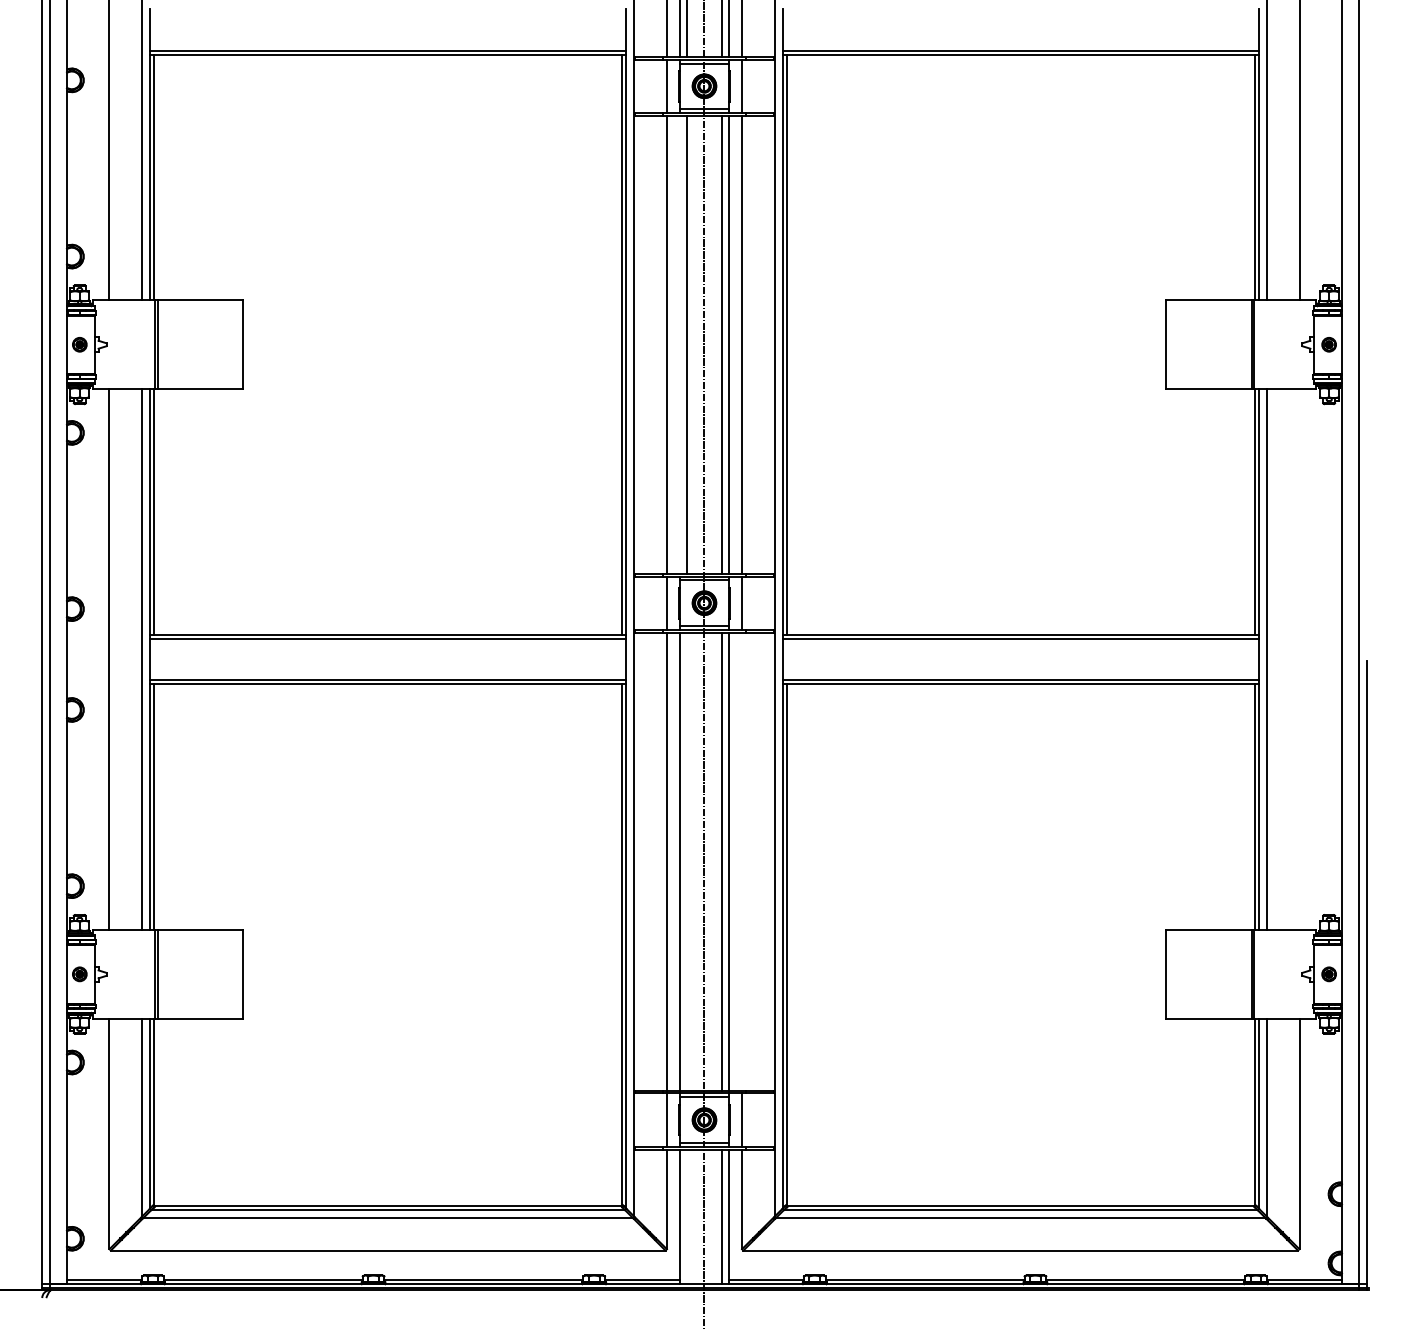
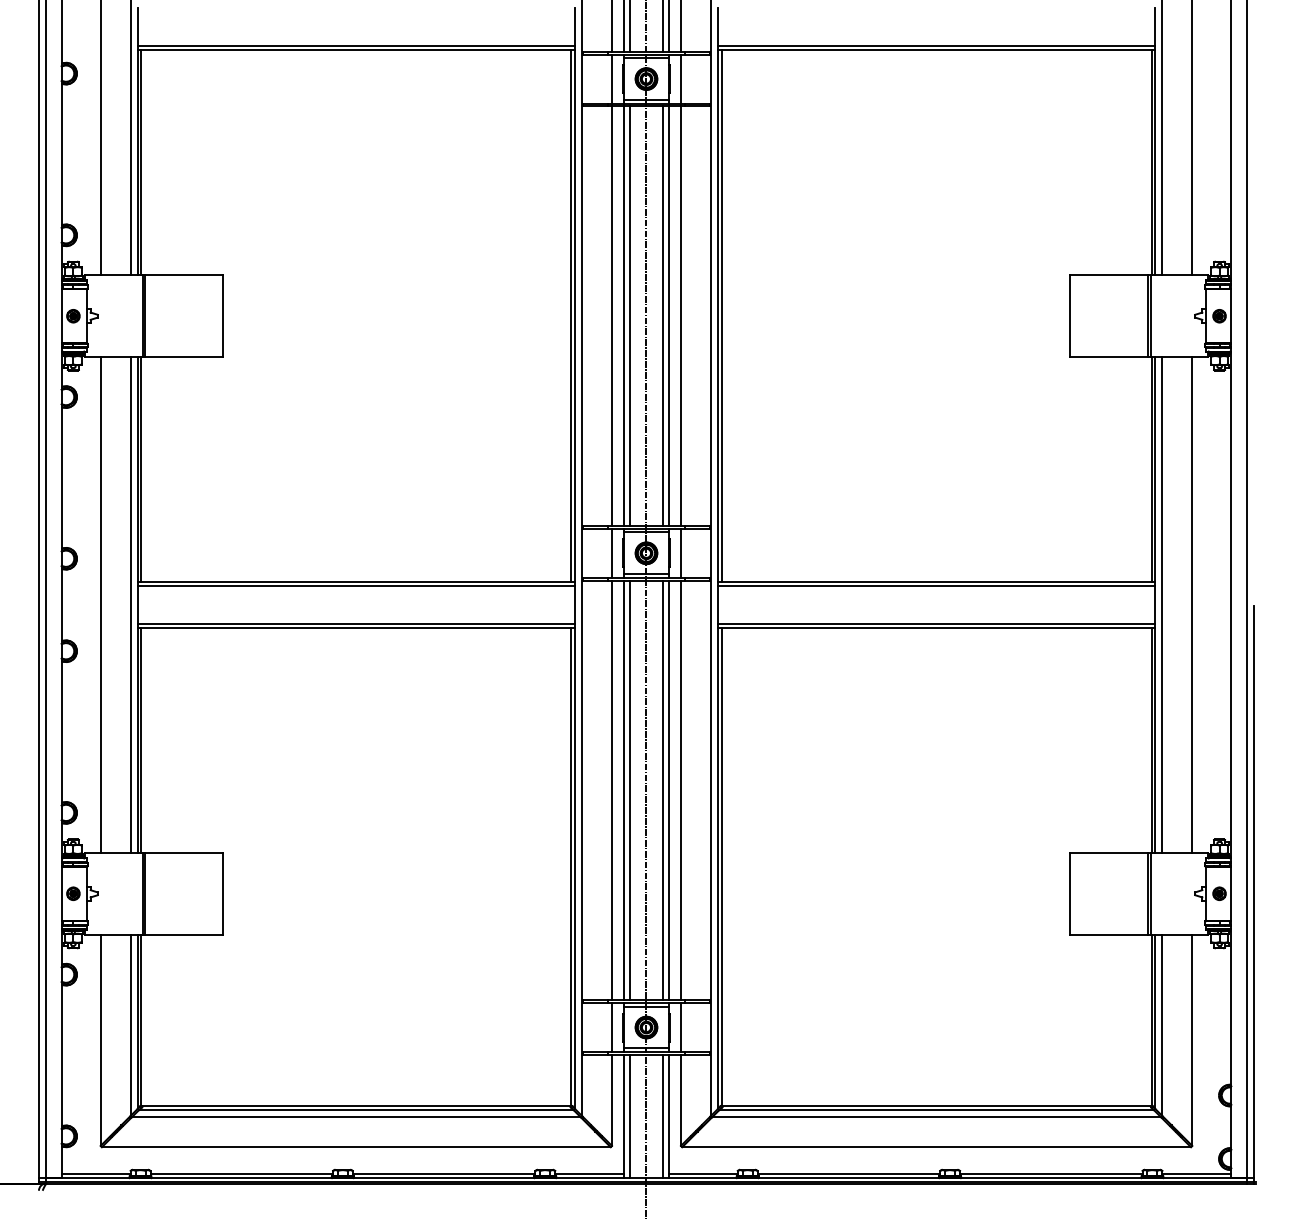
line: (679, 344) -> (623, 315), added
line: (1299, 659) -> (1192, 604), added
line: (686, 861) -> (629, 790), added
line: (742, 861) -> (681, 790), added
line: (686, 1216) -> (629, 1115), added

